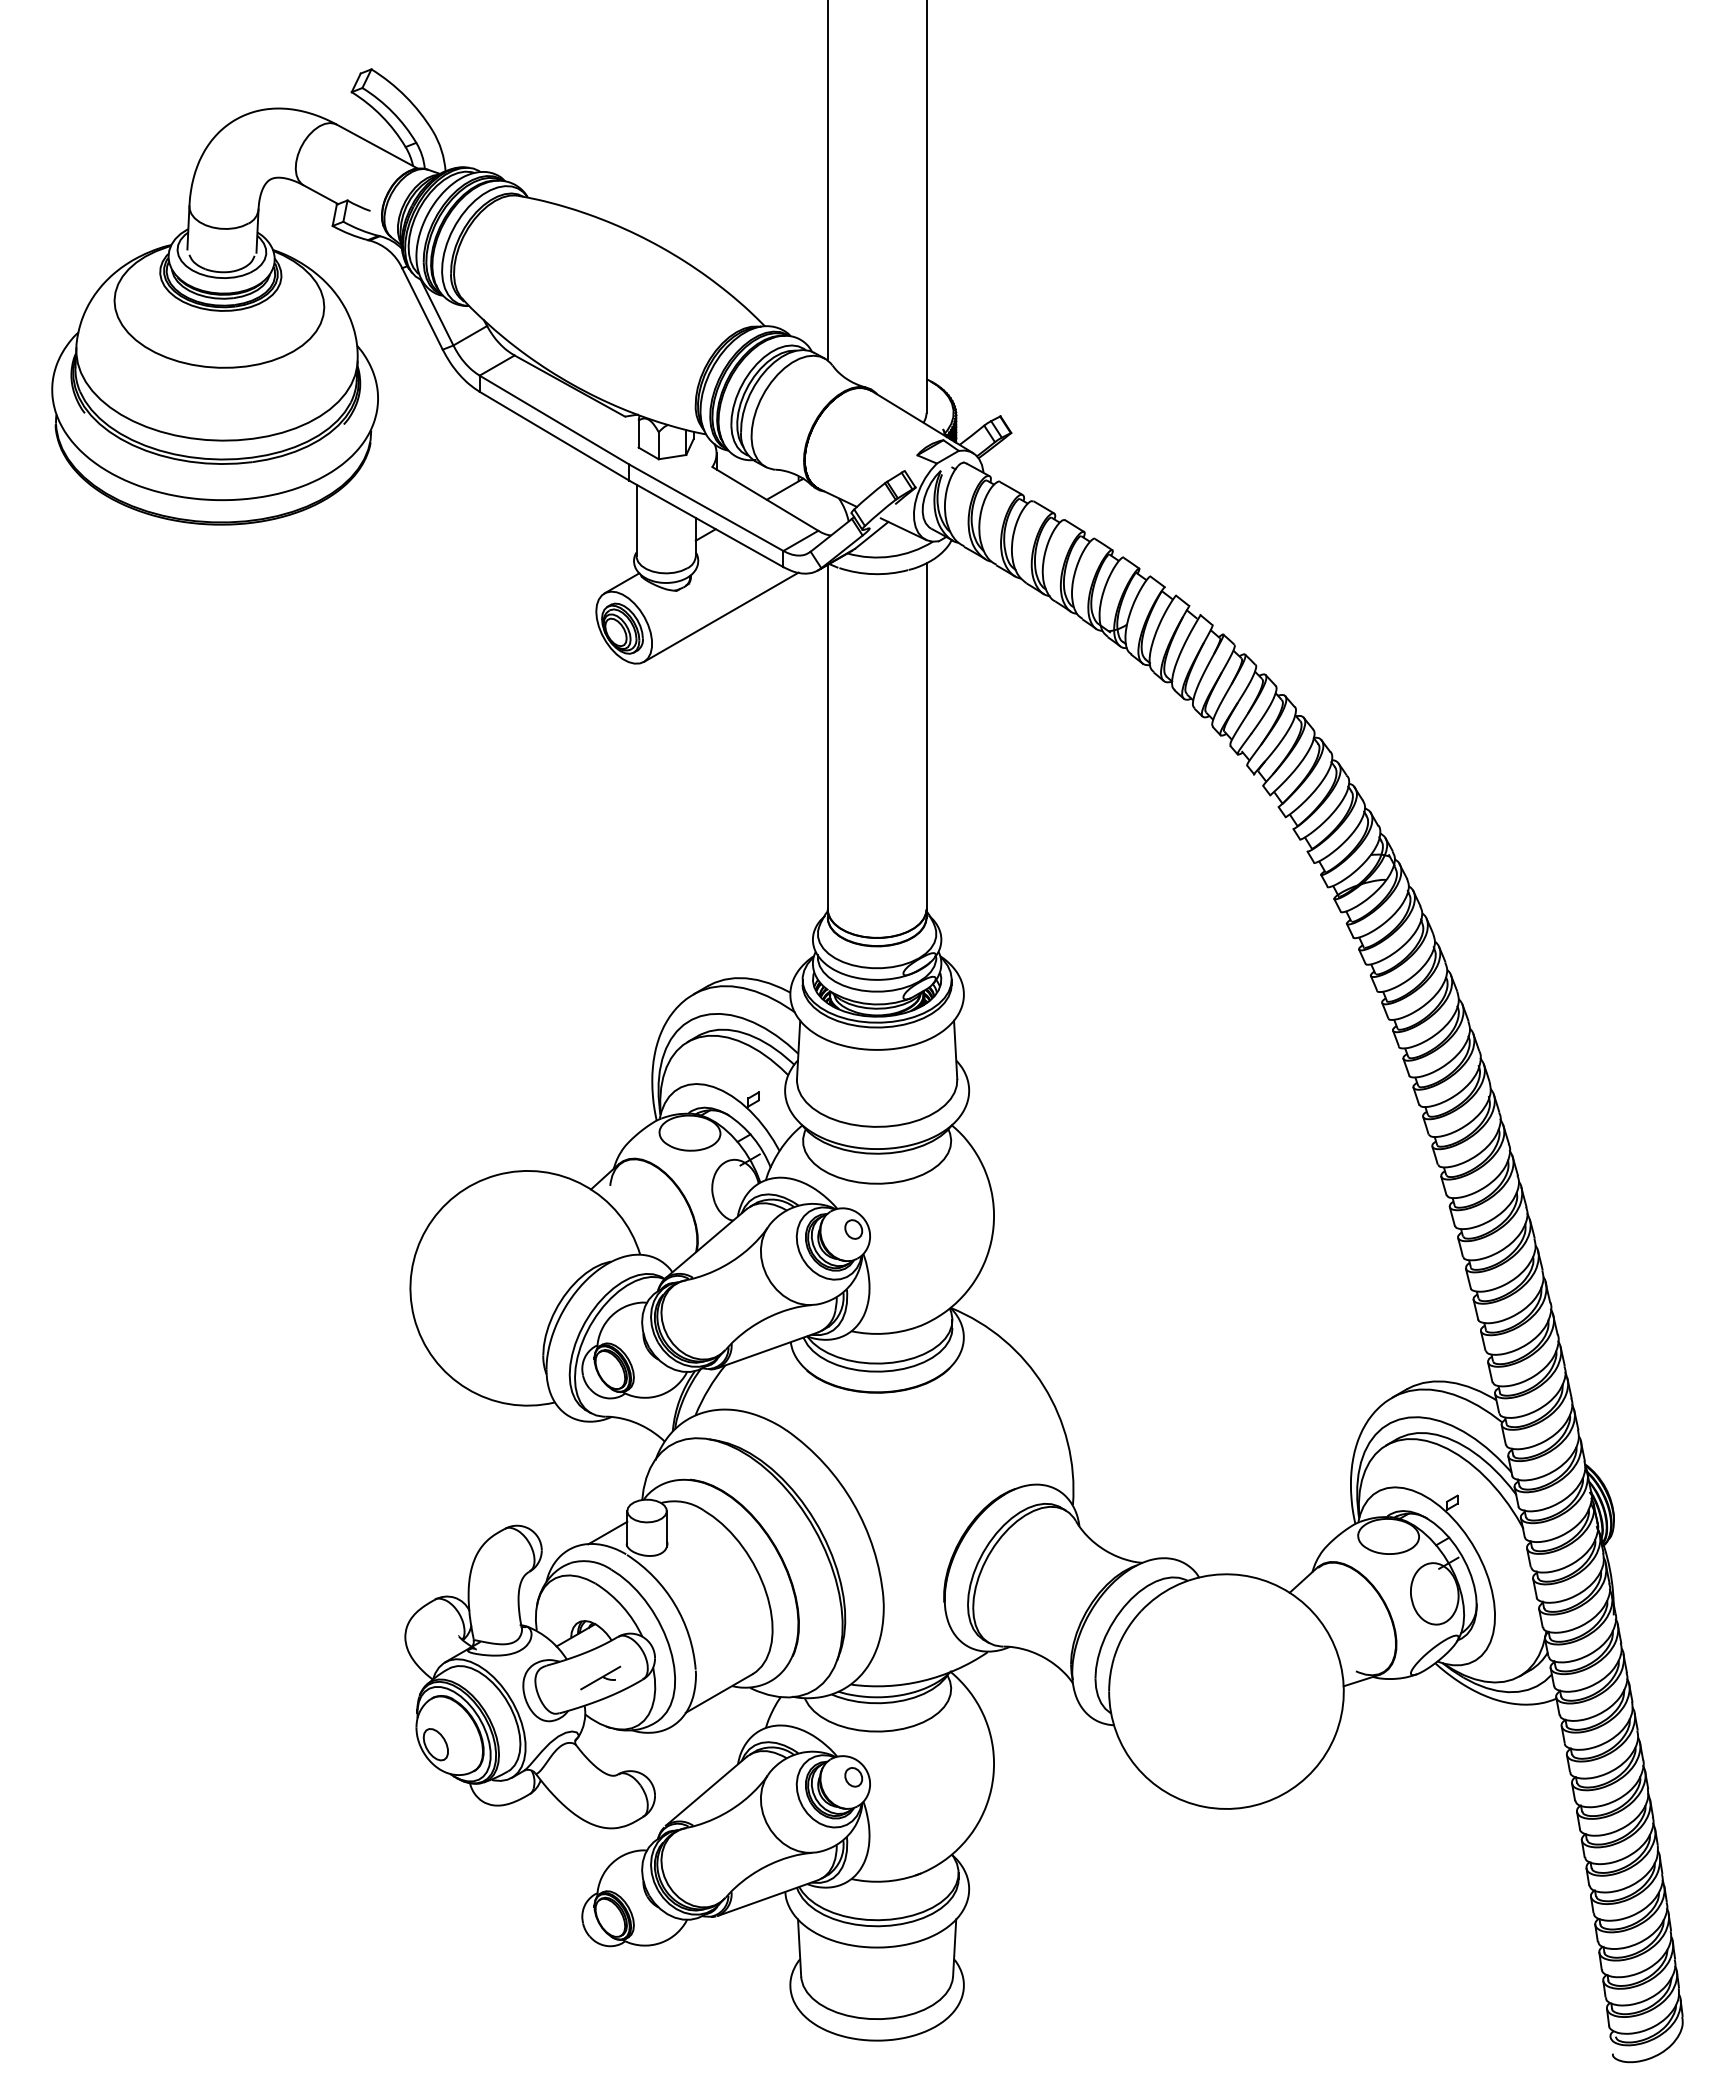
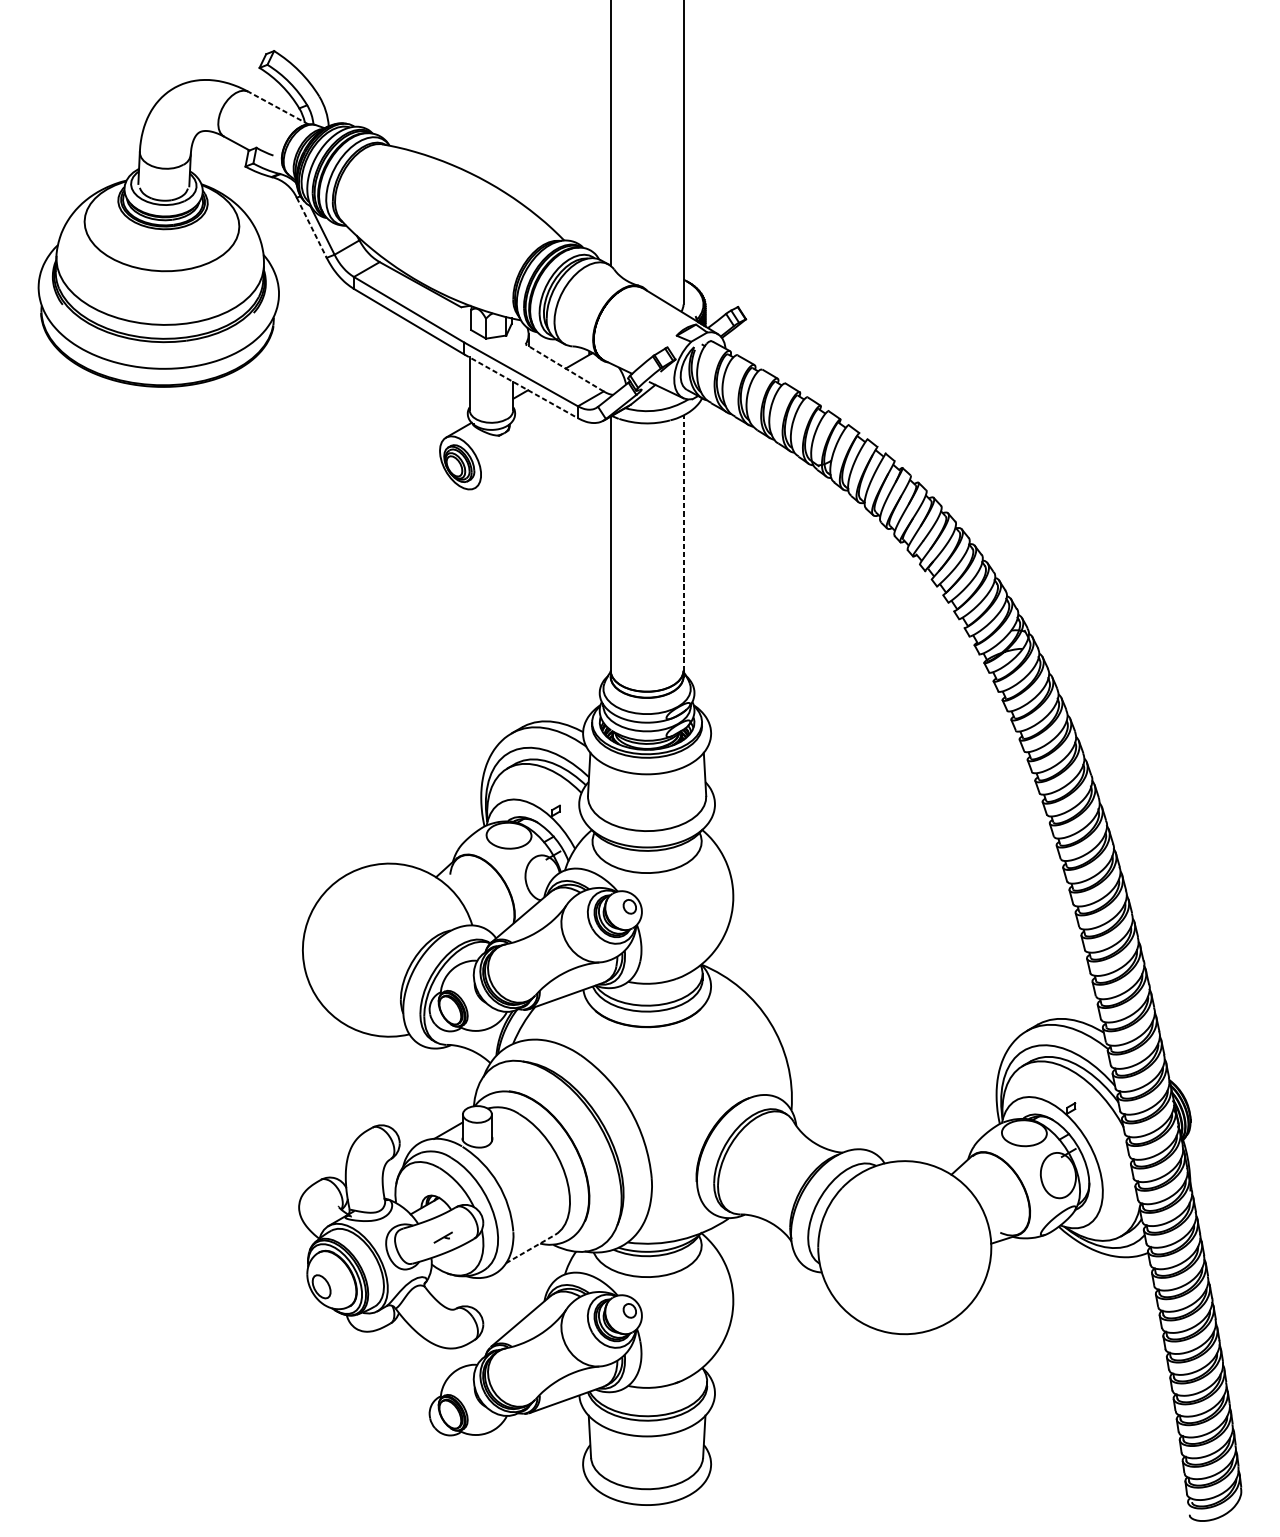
line: (376, 146) -> (277, 107), solid -> dashed
line: (422, 309) -> (311, 228), solid -> dashed
line: (765, 498) -> (564, 367), solid -> dashed
line: (706, 524) -> (521, 386), solid -> dashed
line: (720, 616) -> (531, 454), removed
line: (926, 735) -> (683, 542), solid -> dashed
part: (600, 1677) -> (443, 1237), size x0.6
line: (719, 1693) -> (530, 1249), solid -> dashed

